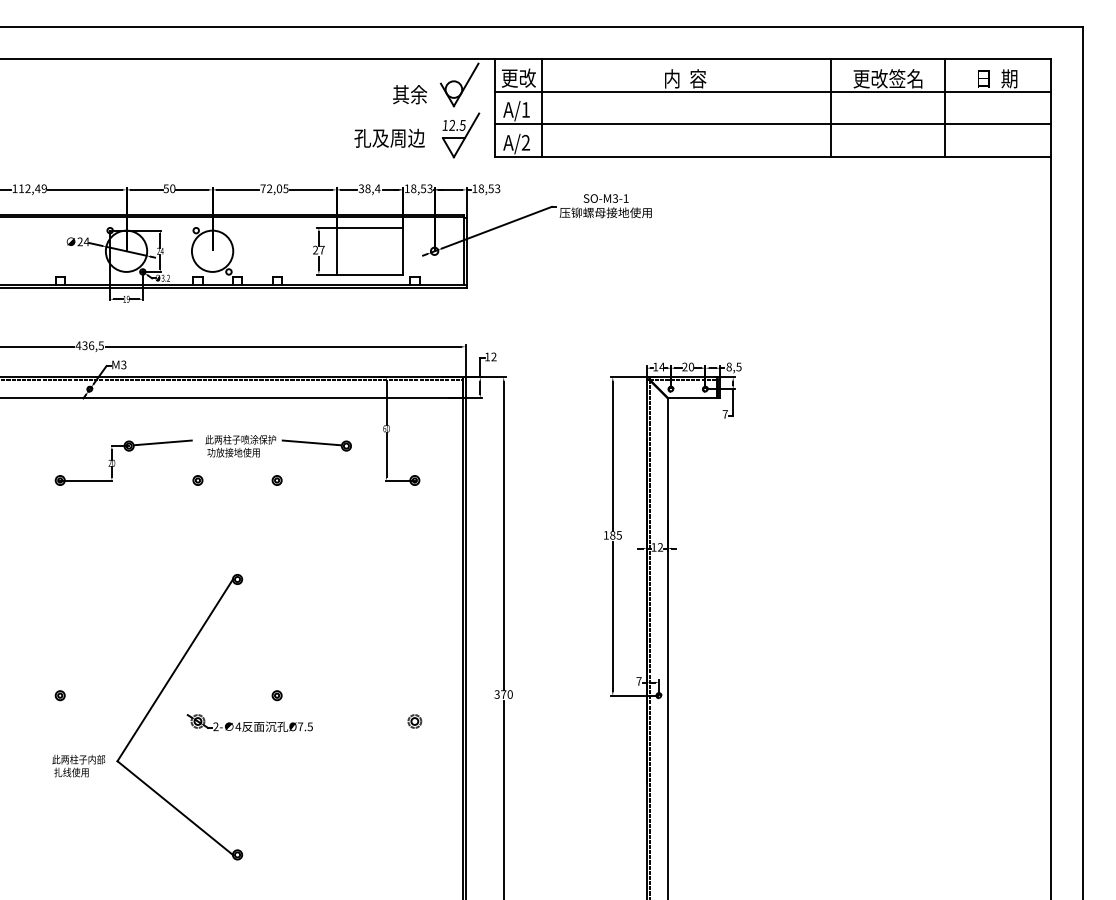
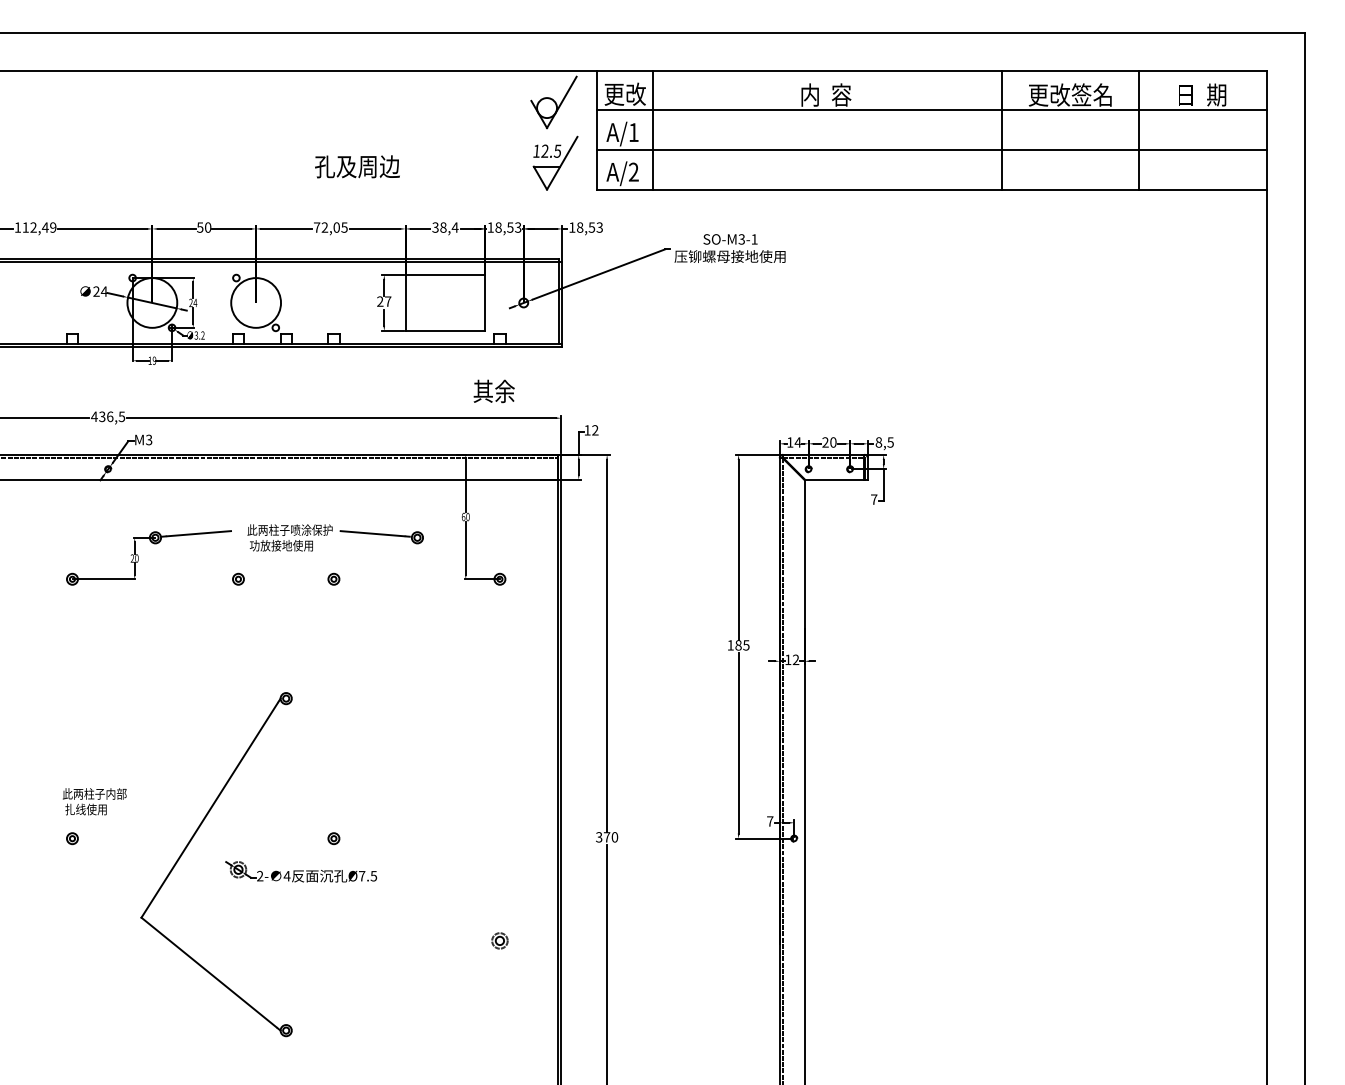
text: (409, 94) -> (493, 391), moved
text: (389, 137) -> (357, 165), moved
part: (414, 721) -> (499, 940), moved
text: (78, 765) -> (94, 801), moved

